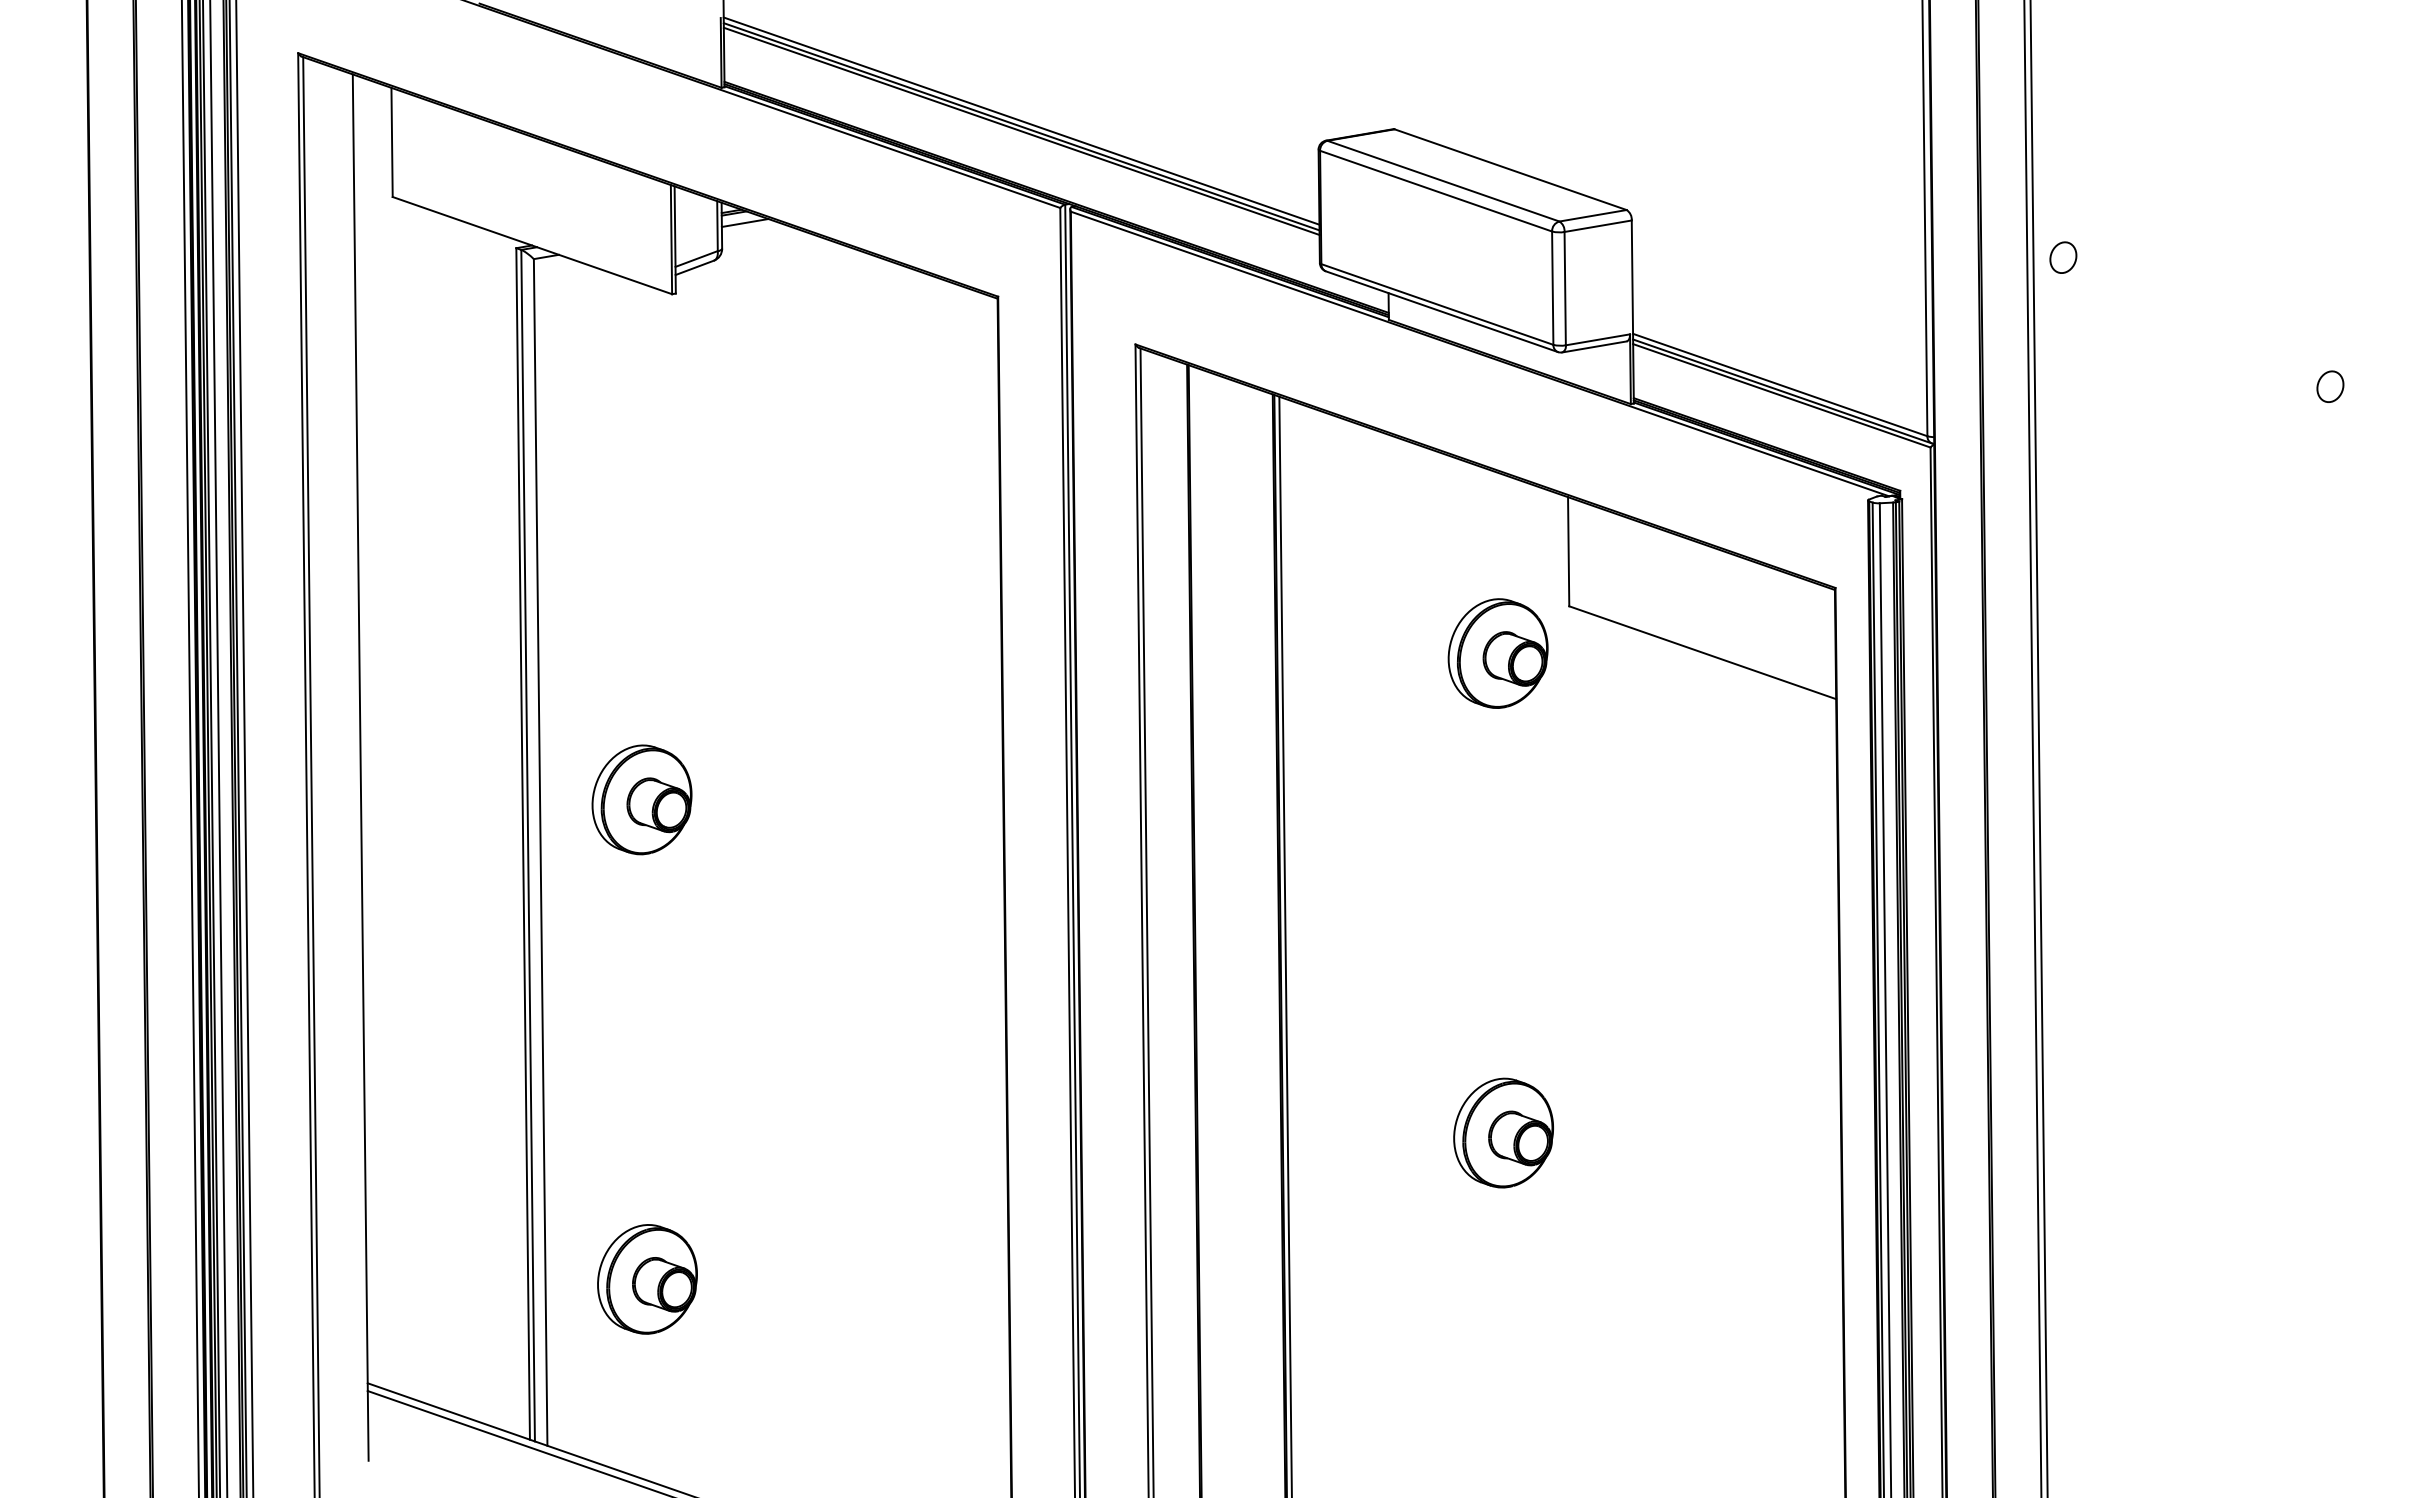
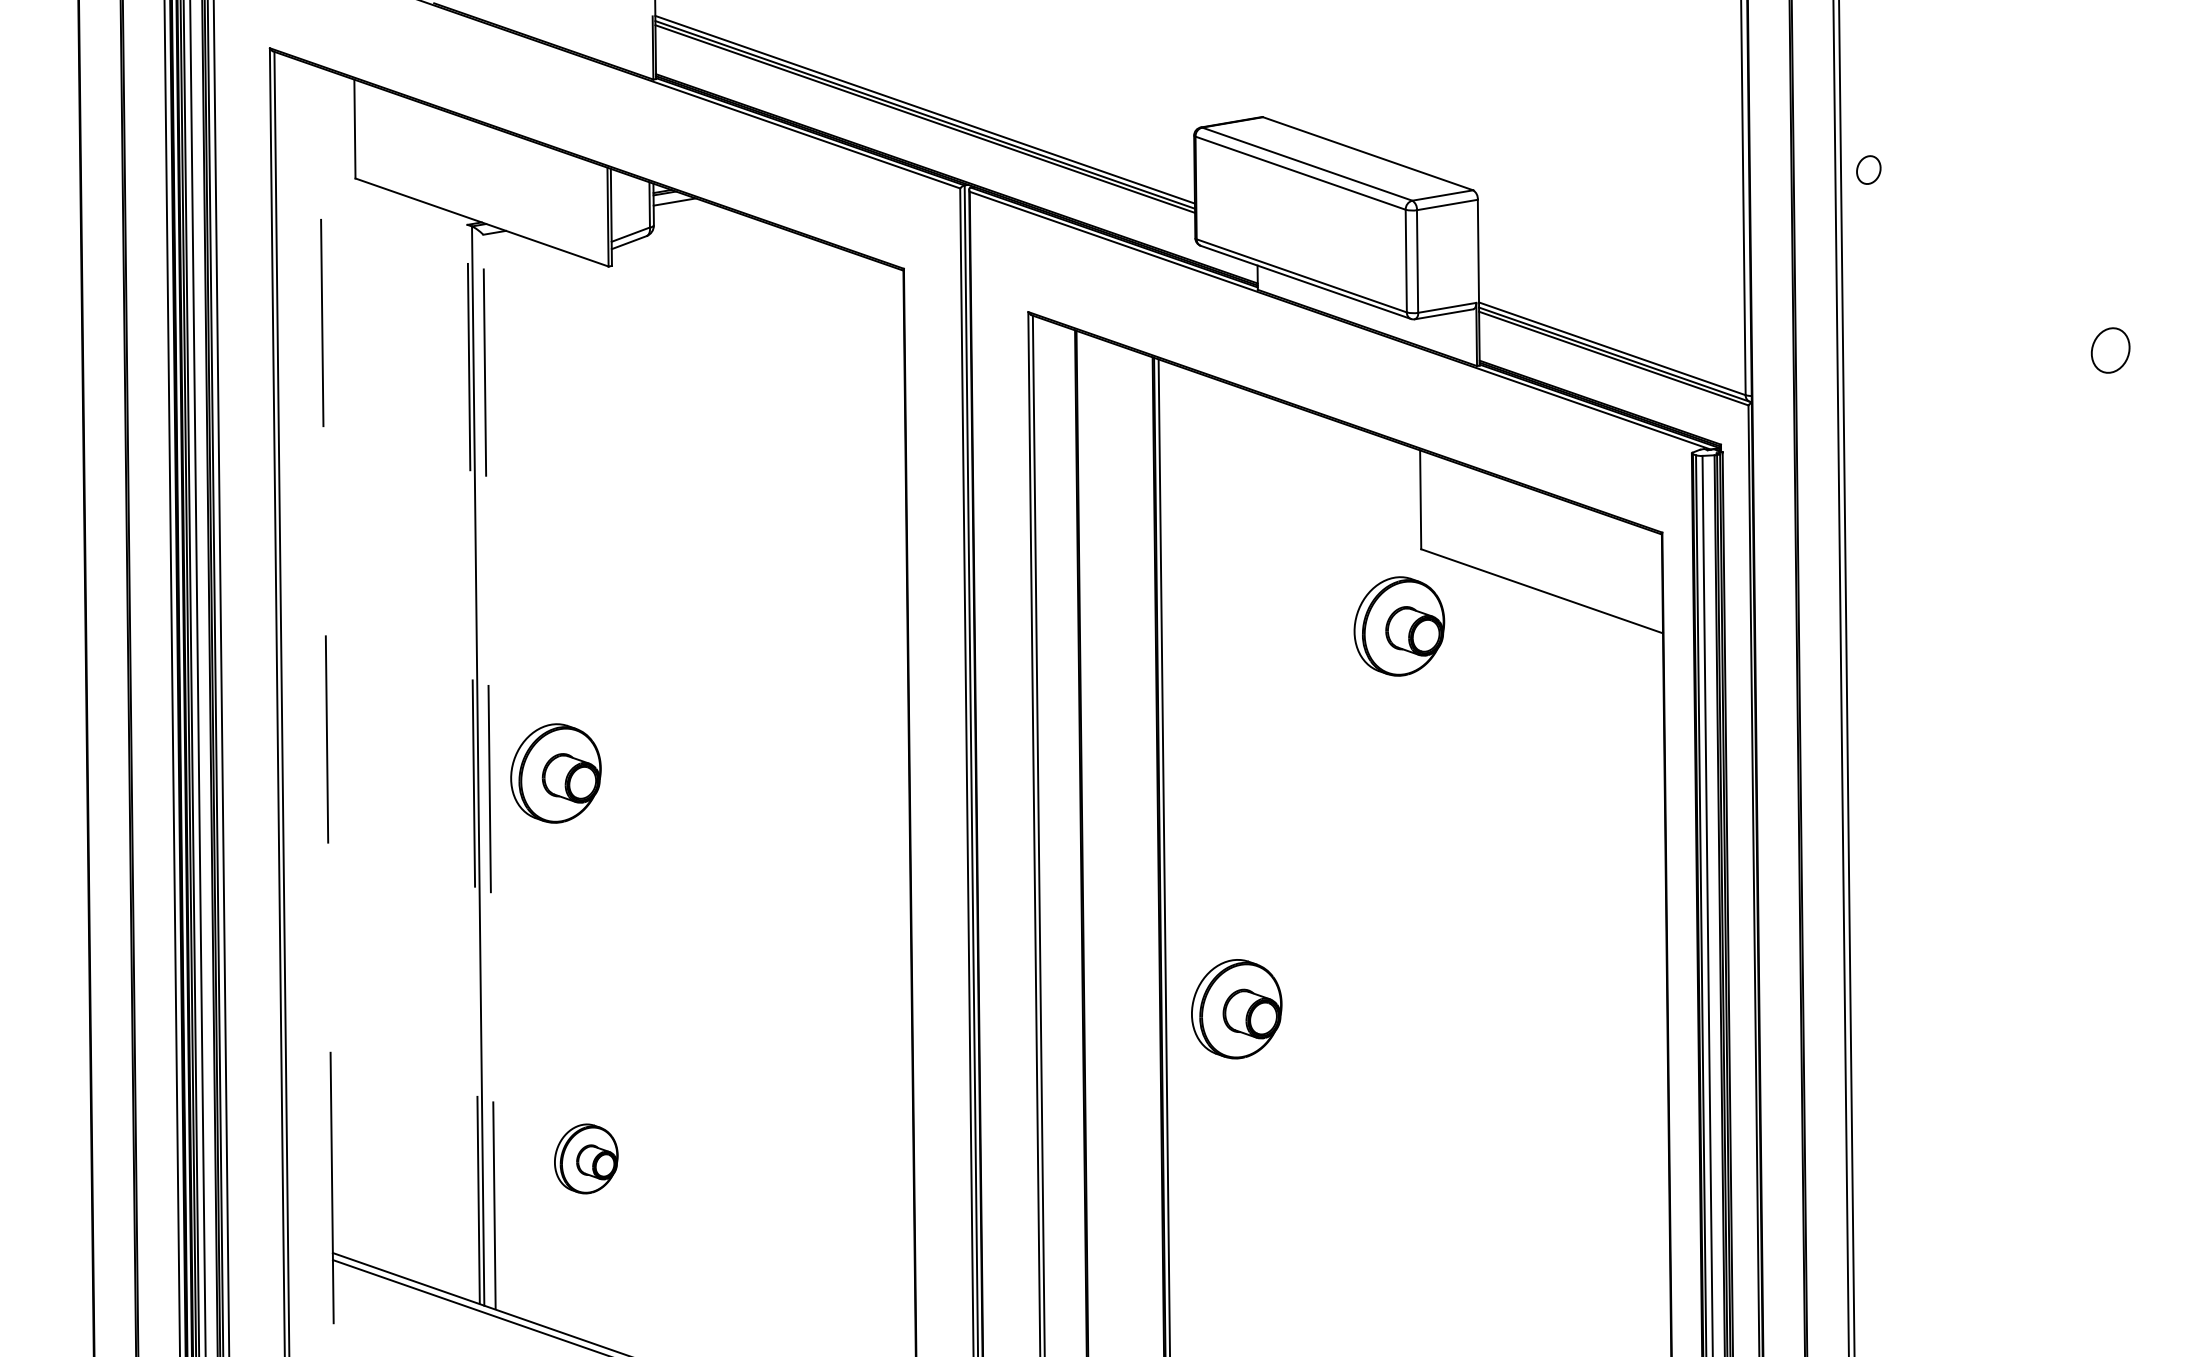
part: (2063, 257) -> (1868, 169), moved
part: (2330, 386) -> (2110, 350), size x1.6
part: (1497, 653) -> (1398, 626), moved
line: (360, 732) -> (326, 663), solid -> dashed
part: (641, 799) -> (555, 773), moved
line: (523, 843) -> (473, 764), solid -> dashed
line: (540, 851) -> (489, 771), solid -> dashed
part: (1503, 1132) -> (1236, 1008), moved
part: (647, 1279) -> (586, 1159), size x0.7

